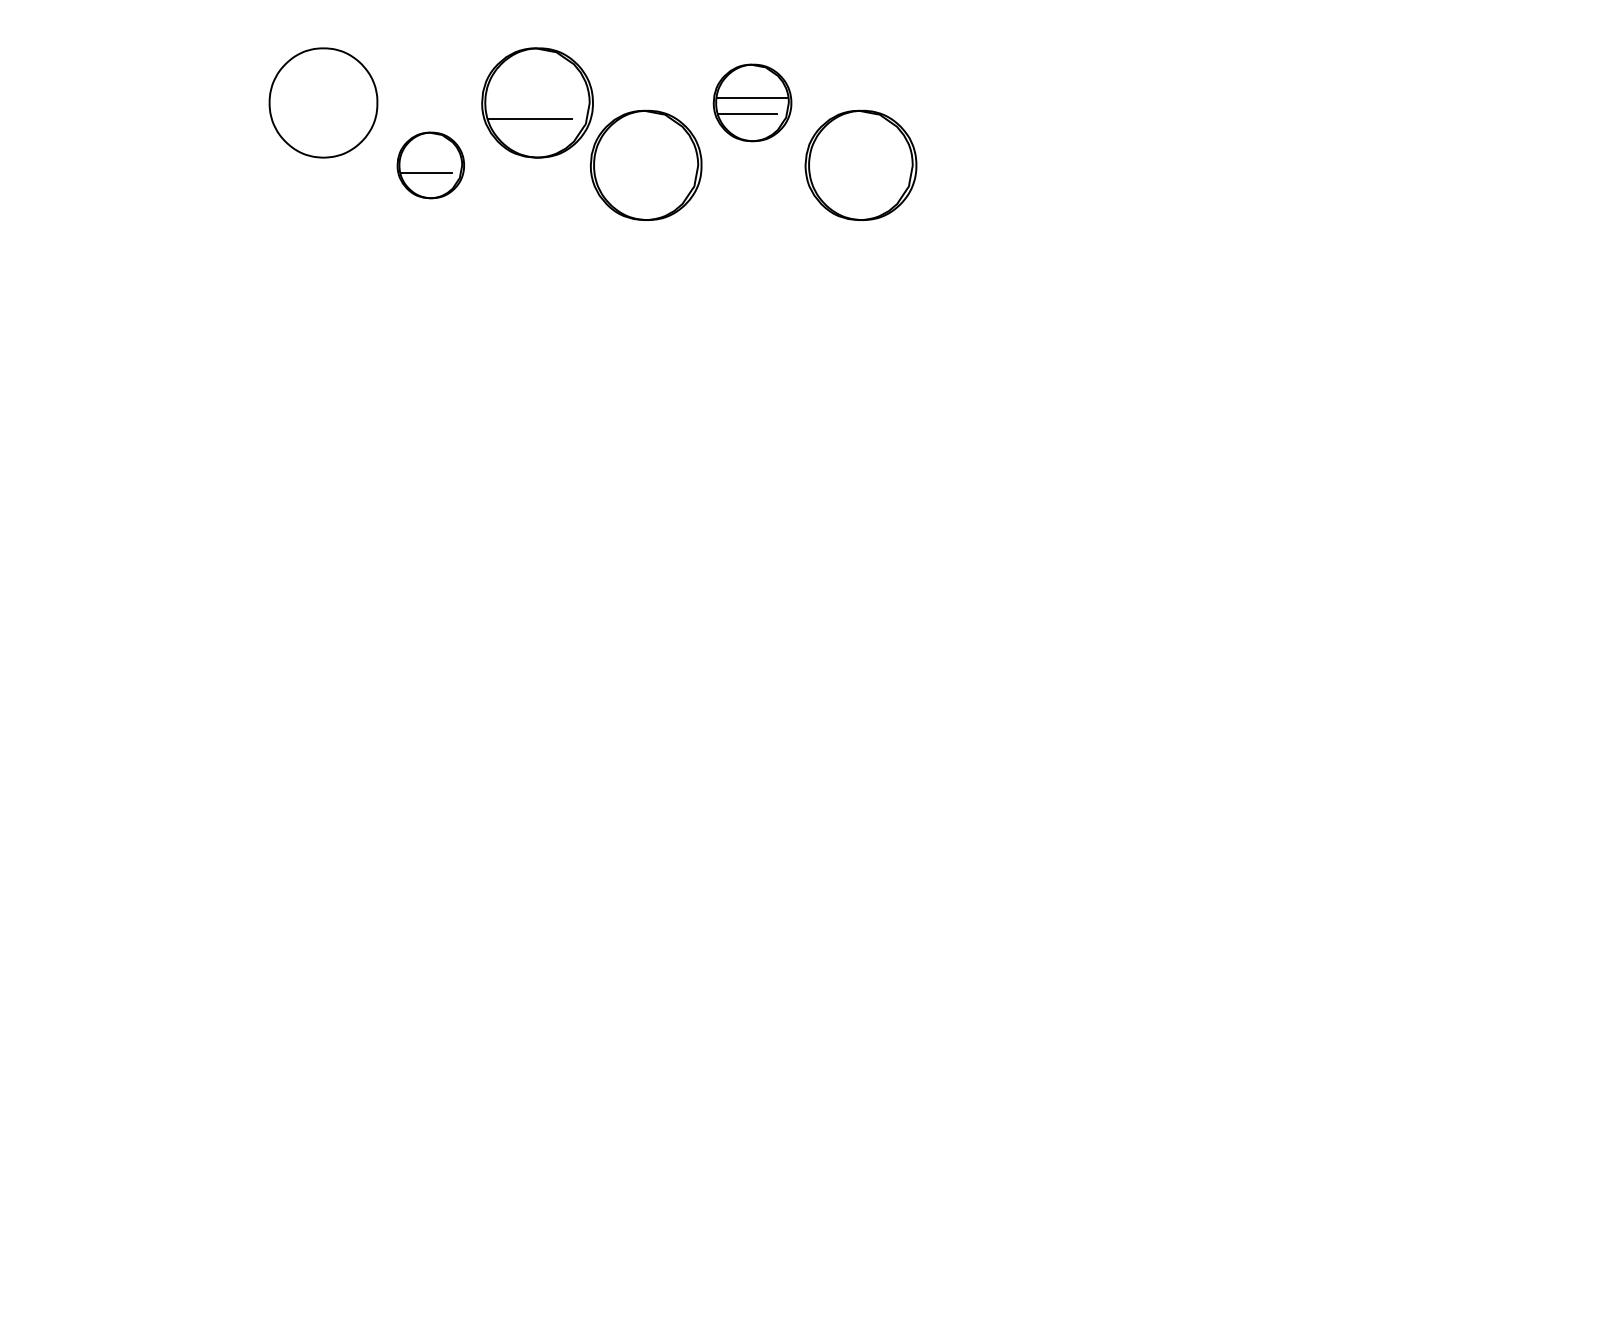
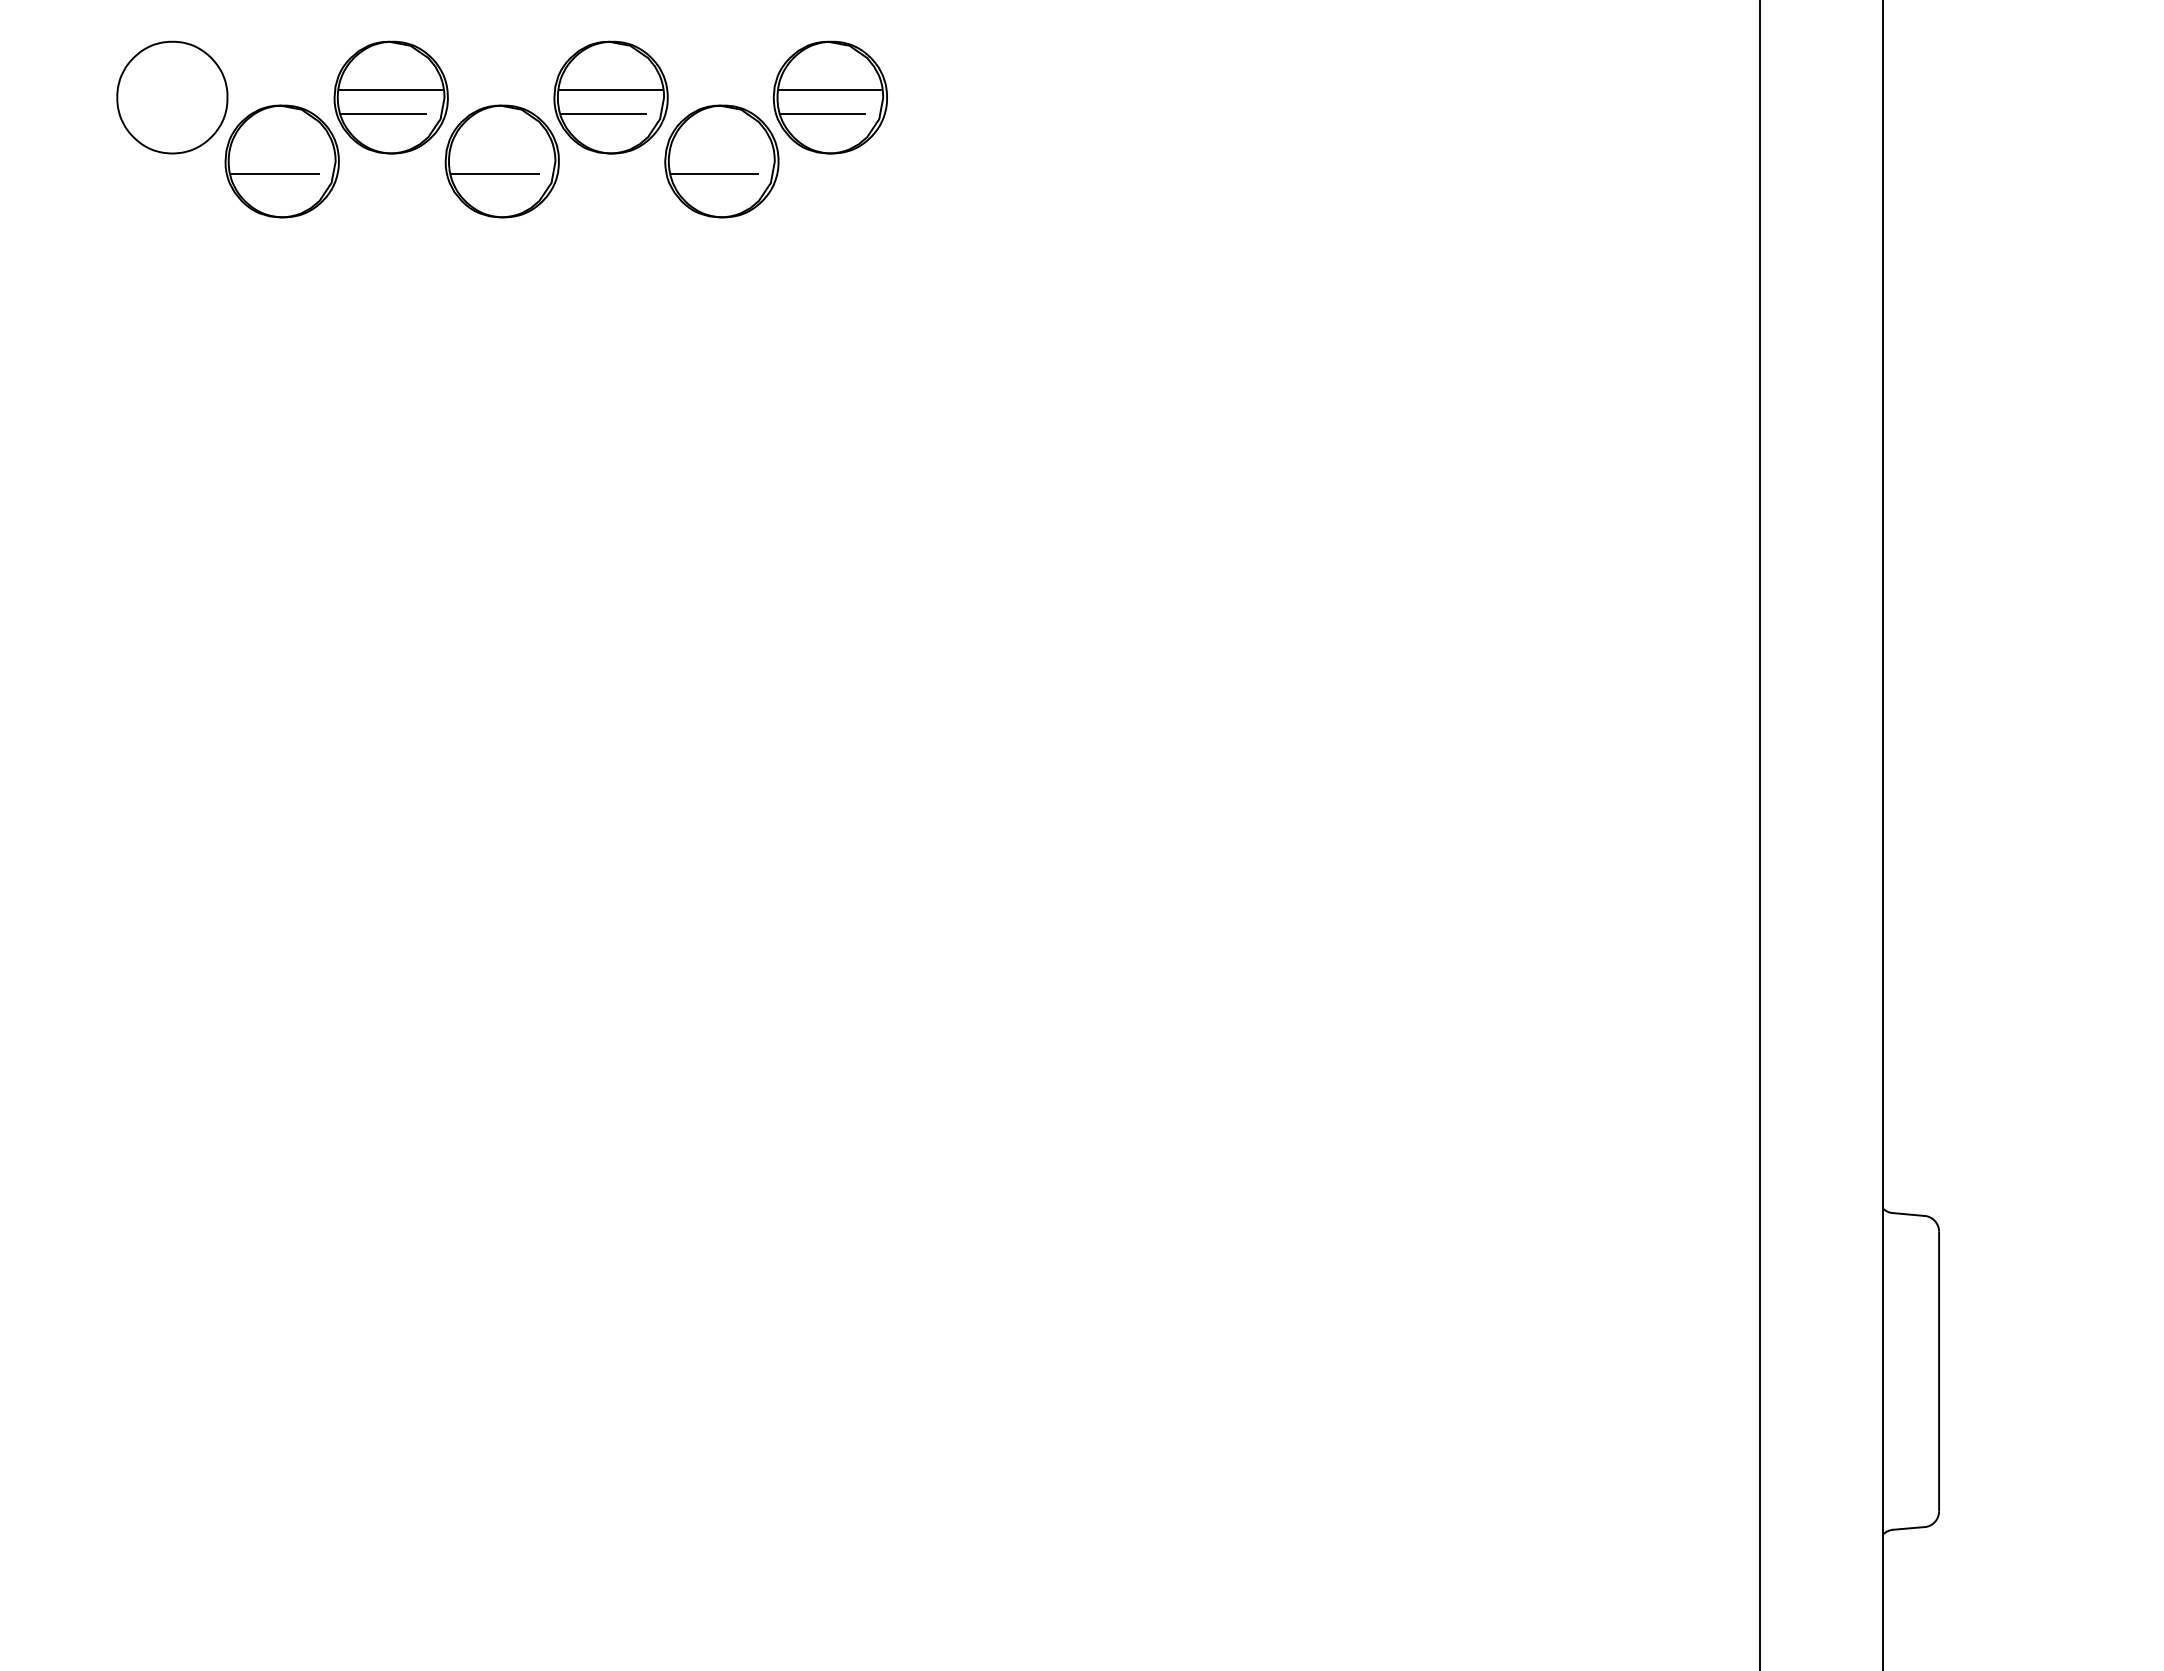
line: (536, 96) -> (390, 90), added
part: (752, 102) -> (610, 97), size x1.43
part: (966, 102) -> (829, 97), added
part: (430, 165) -> (281, 161), size x1.67
line: (638, 178) -> (494, 174), added
line: (853, 178) -> (714, 174), added

